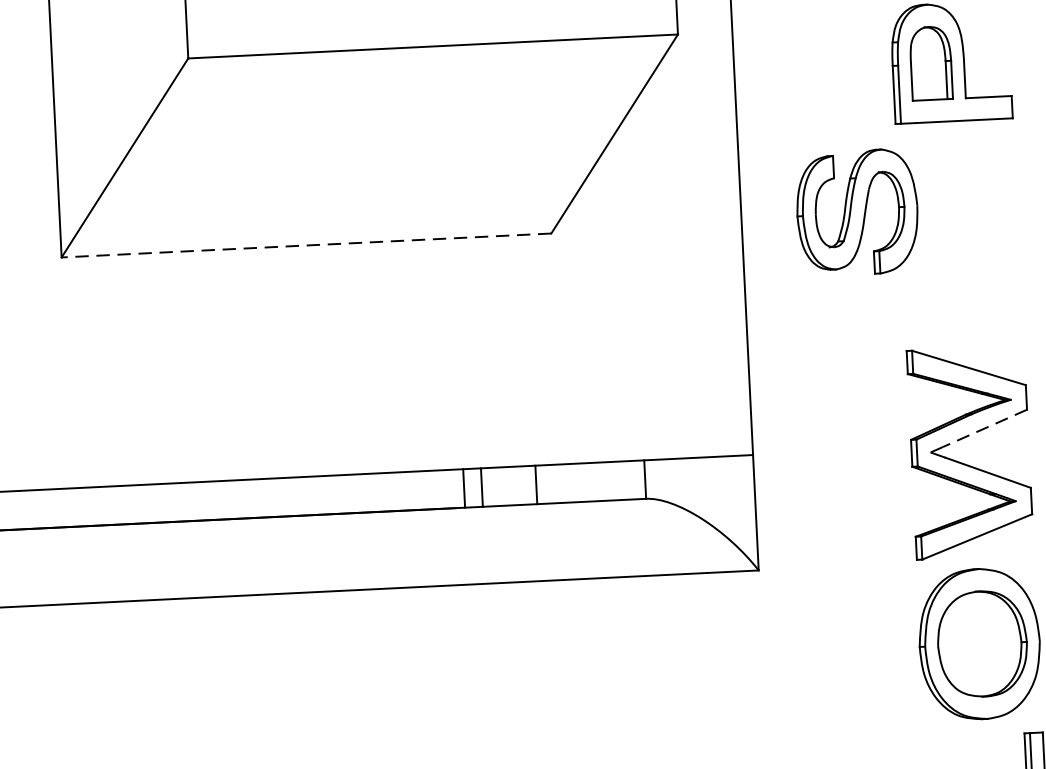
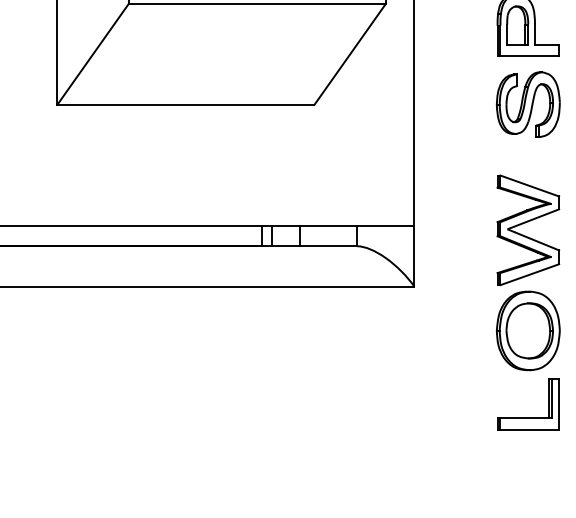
part: (857, 212) -> (528, 104), moved
line: (305, 244) -> (185, 104), dashed -> solid
line: (984, 429) -> (536, 218), dashed -> solid

